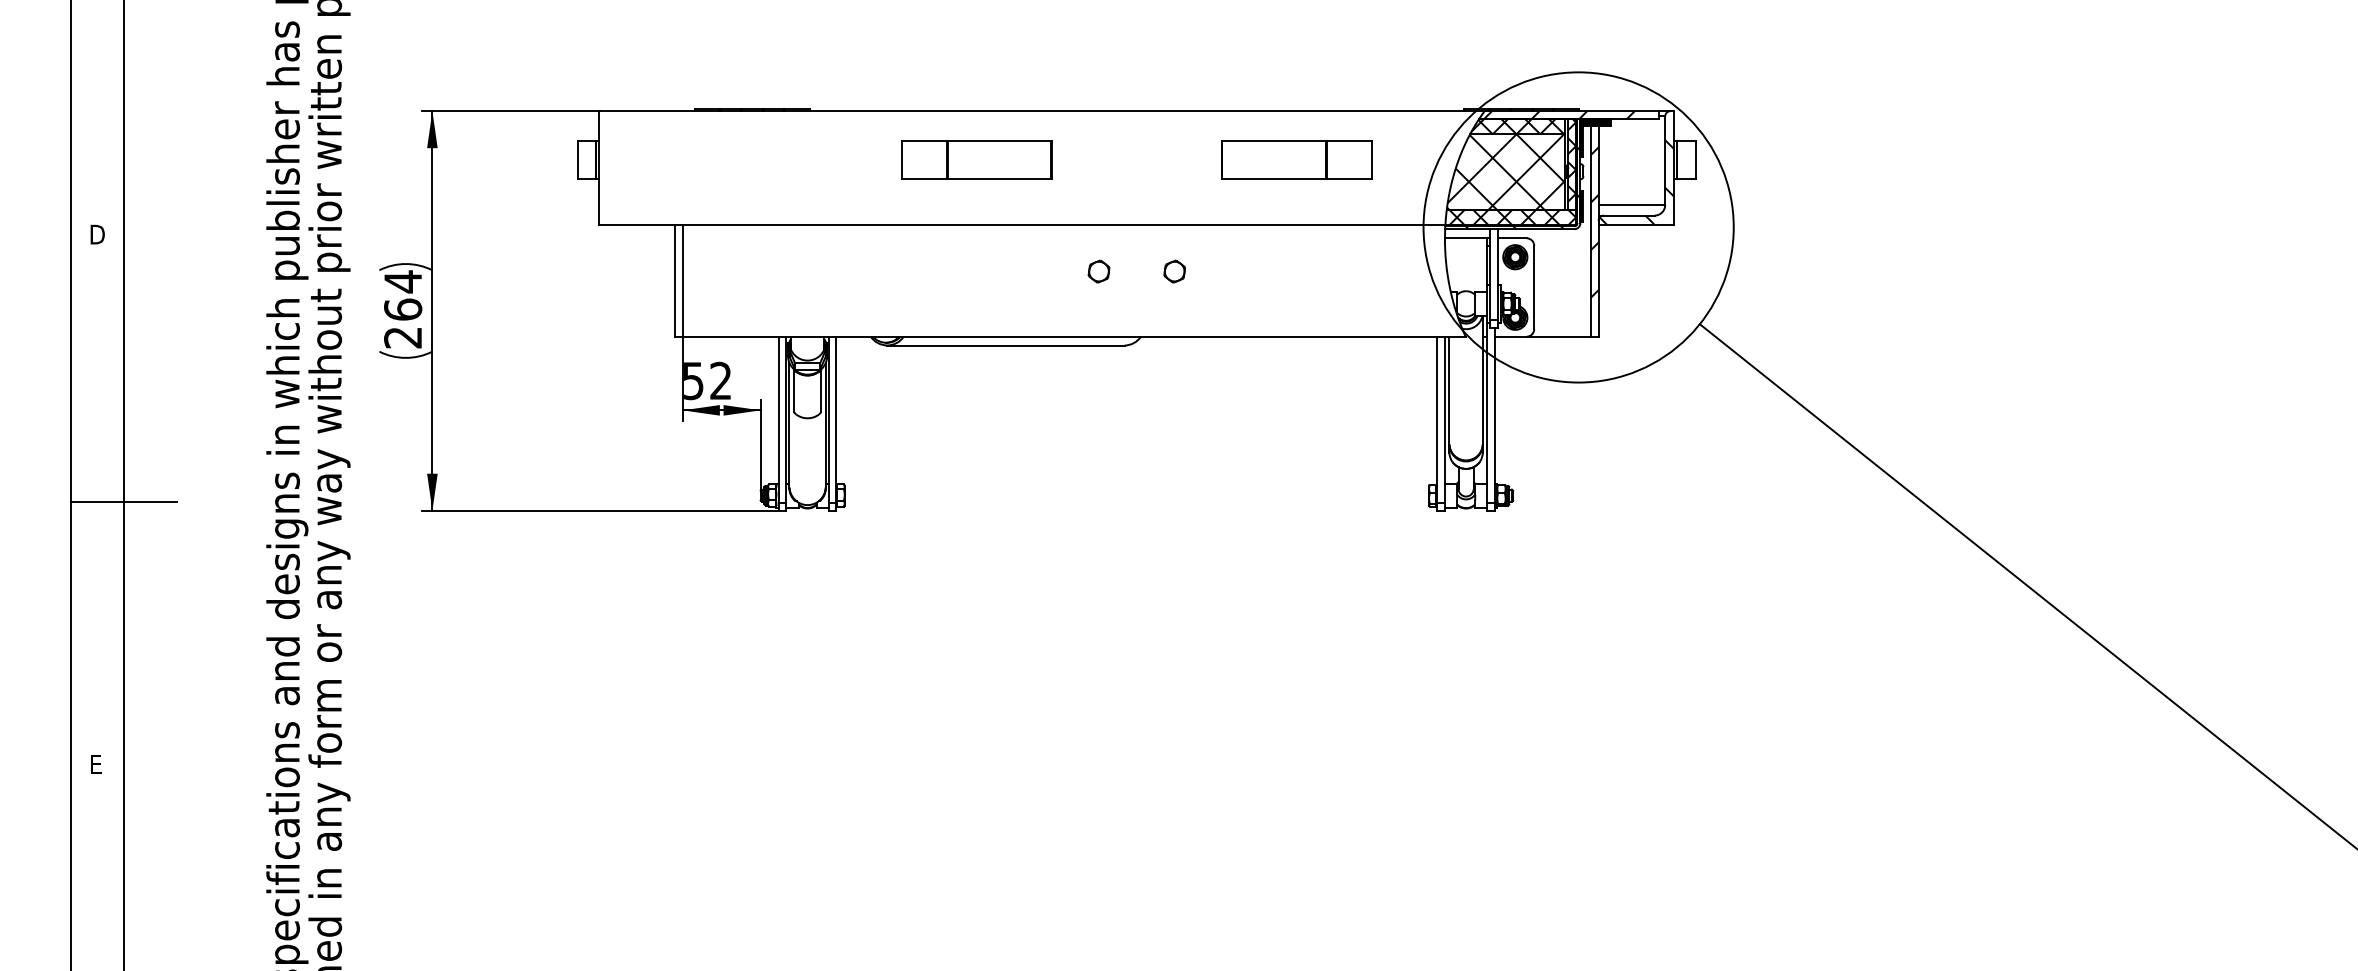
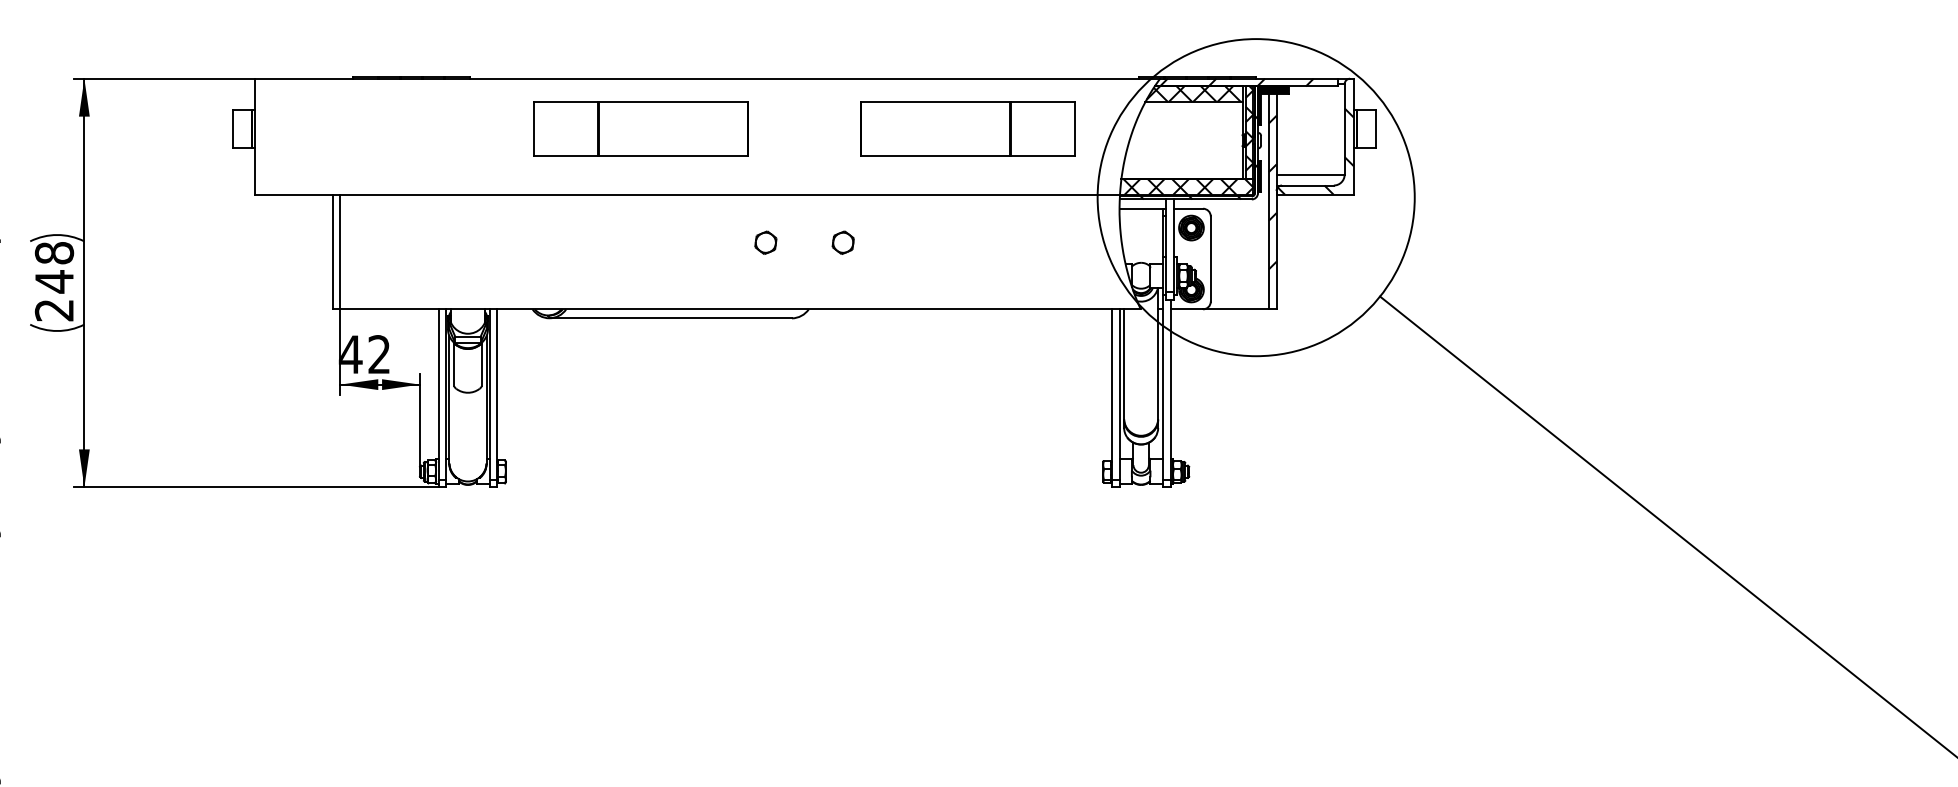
part: (976, 159) -> (640, 128), size x1.4
part: (1296, 159) -> (967, 128), size x1.4
hatch: (1506, 171) -> (1182, 140), removed
text: (403, 295) -> (54, 267), 264 -> 248
text: (692, 381) -> (350, 355), 52 -> 42

